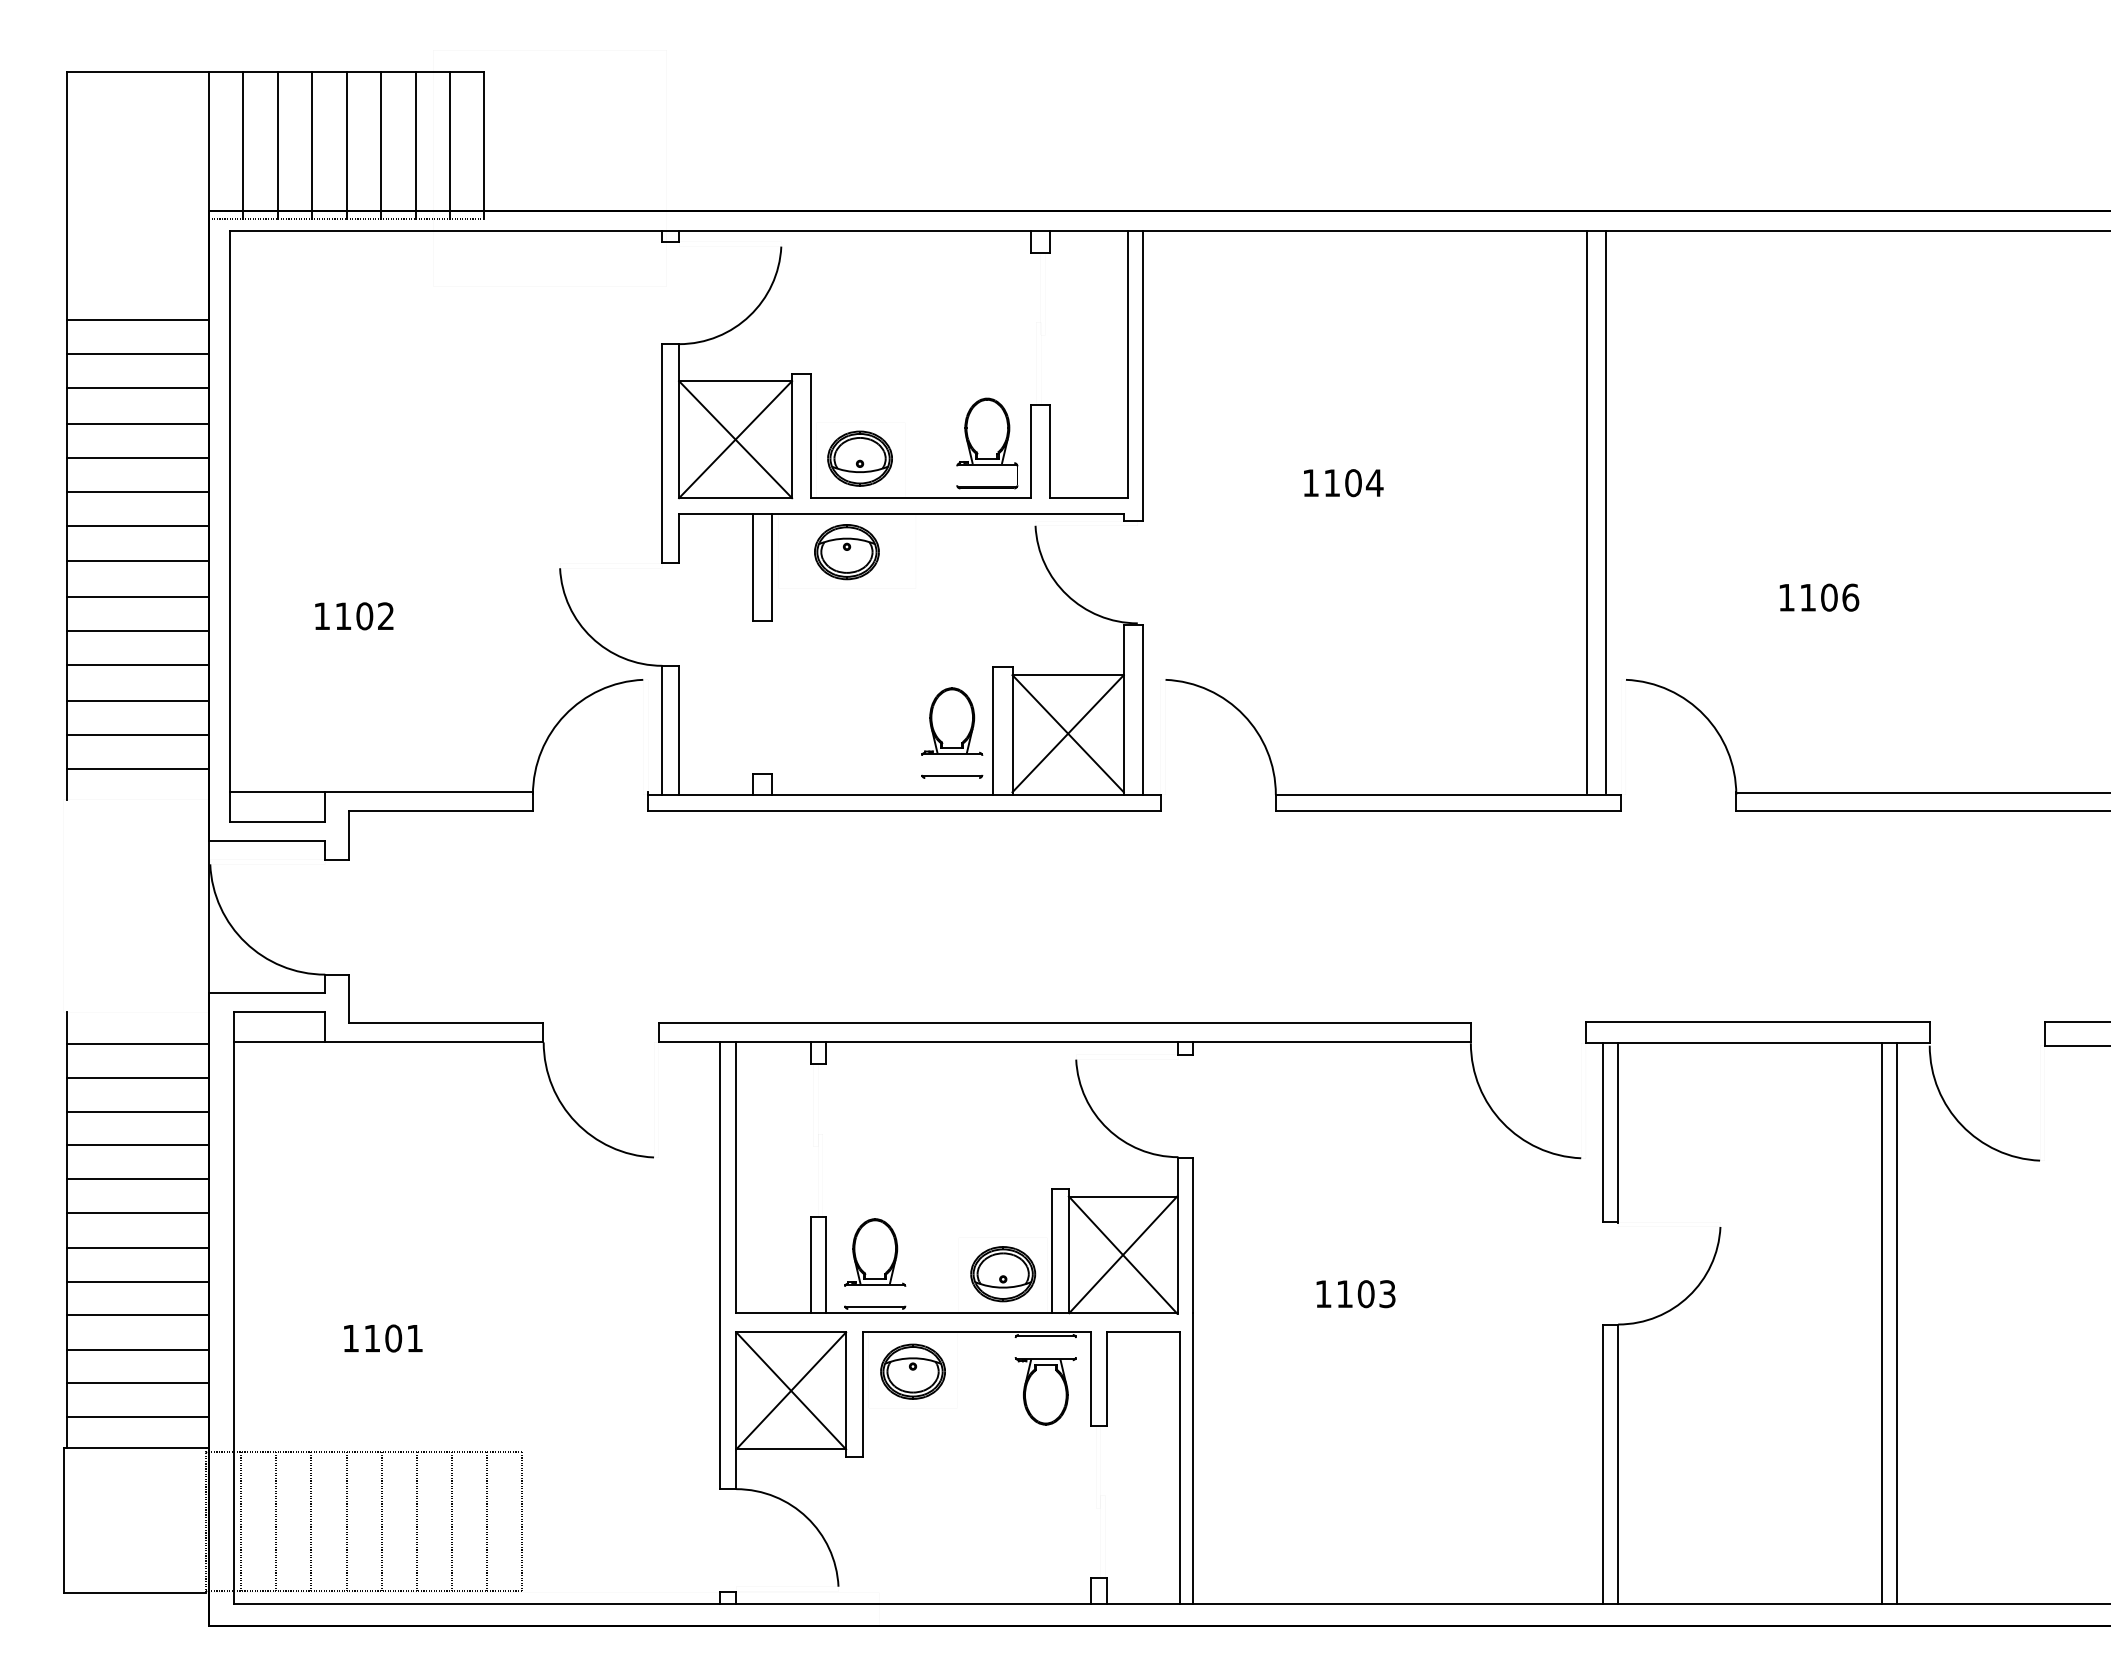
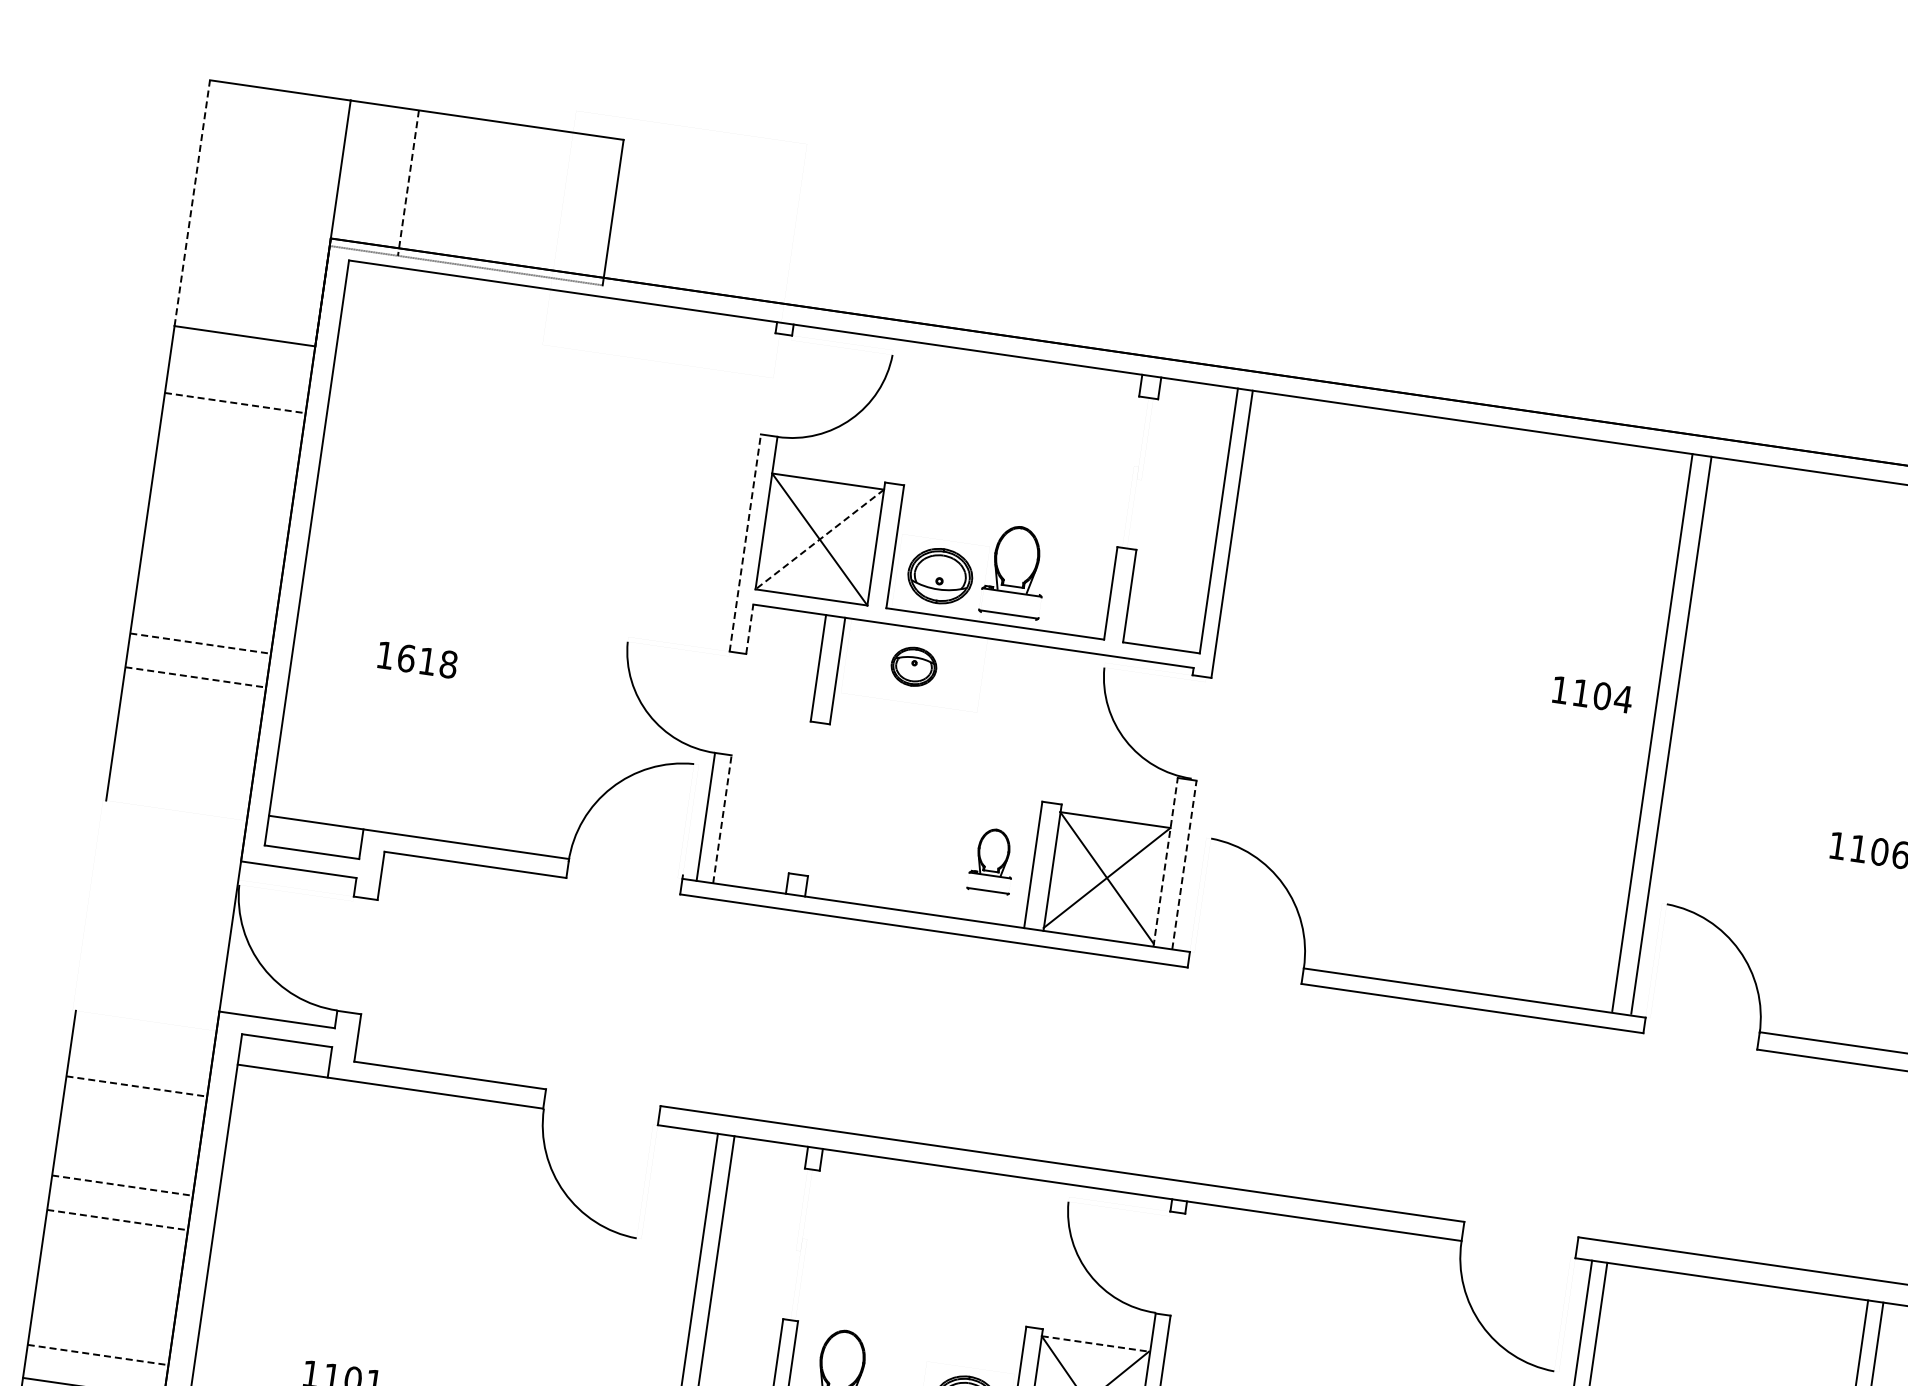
line: (243, 145) -> (374, 178), removed
line: (312, 145) -> (443, 188), removed
line: (346, 145) -> (476, 192), removed
line: (381, 145) -> (511, 197), removed
line: (415, 145) -> (544, 202), removed
line: (449, 145) -> (578, 207), removed
line: (277, 146) -> (408, 184), solid -> dashed
line: (66, 195) -> (192, 202), solid -> dashed
line: (137, 353) -> (240, 368), removed
line: (138, 387) -> (236, 402), solid -> dashed
line: (137, 423) -> (230, 438), removed
line: (735, 440) -> (819, 540), solid -> dashed
part: (987, 443) -> (1015, 571), moved
line: (662, 453) -> (745, 542), solid -> dashed
line: (137, 457) -> (225, 471), removed
text: (1343, 483) -> (1592, 695), moved
line: (137, 491) -> (220, 505), removed
line: (137, 525) -> (215, 539), removed
line: (679, 538) -> (750, 629), solid -> dashed
part: (846, 552) -> (913, 667), size x0.7
line: (137, 561) -> (210, 574), removed
line: (137, 596) -> (205, 609), removed
text: (364, 616) -> (427, 661), 1102 -> 1618
line: (138, 631) -> (201, 644), solid -> dashed
line: (138, 665) -> (196, 677), solid -> dashed
line: (137, 700) -> (190, 712), removed
line: (1123, 709) -> (1165, 861), solid -> dashed
line: (1142, 709) -> (1184, 864), solid -> dashed
line: (679, 730) -> (722, 819), solid -> dashed
part: (952, 732) -> (992, 860), size x0.7
line: (137, 734) -> (185, 746), removed
line: (137, 768) -> (180, 779), removed
line: (137, 1043) -> (141, 1051), removed
line: (138, 1078) -> (137, 1086), solid -> dashed
line: (137, 1111) -> (132, 1119), removed
line: (137, 1145) -> (127, 1152), removed
line: (138, 1178) -> (123, 1185), solid -> dashed
line: (1123, 1196) -> (1095, 1343), solid -> dashed
line: (138, 1213) -> (118, 1220), solid -> dashed
line: (137, 1248) -> (112, 1254), removed
line: (137, 1281) -> (107, 1287), removed
line: (137, 1314) -> (103, 1320), removed
line: (138, 1349) -> (99, 1354), solid -> dashed

